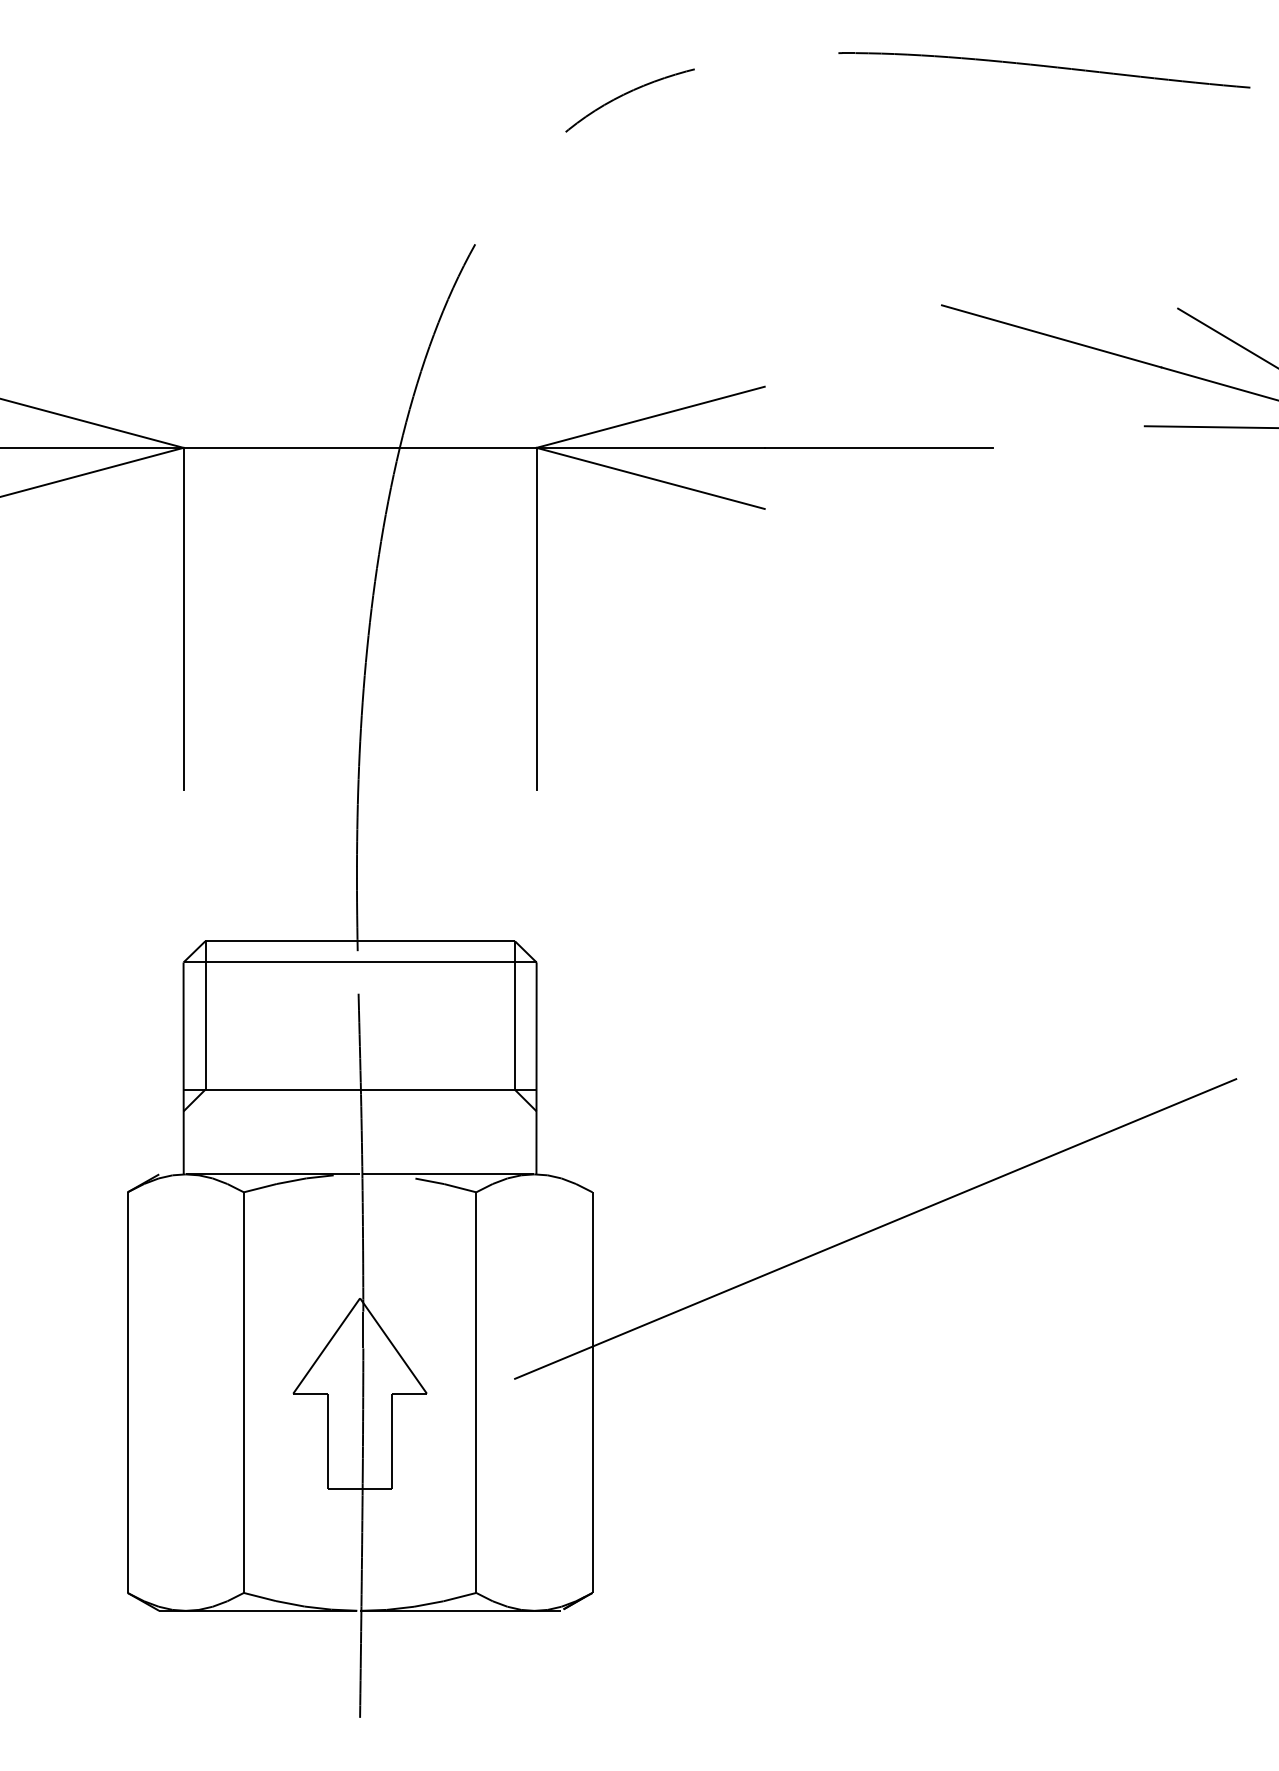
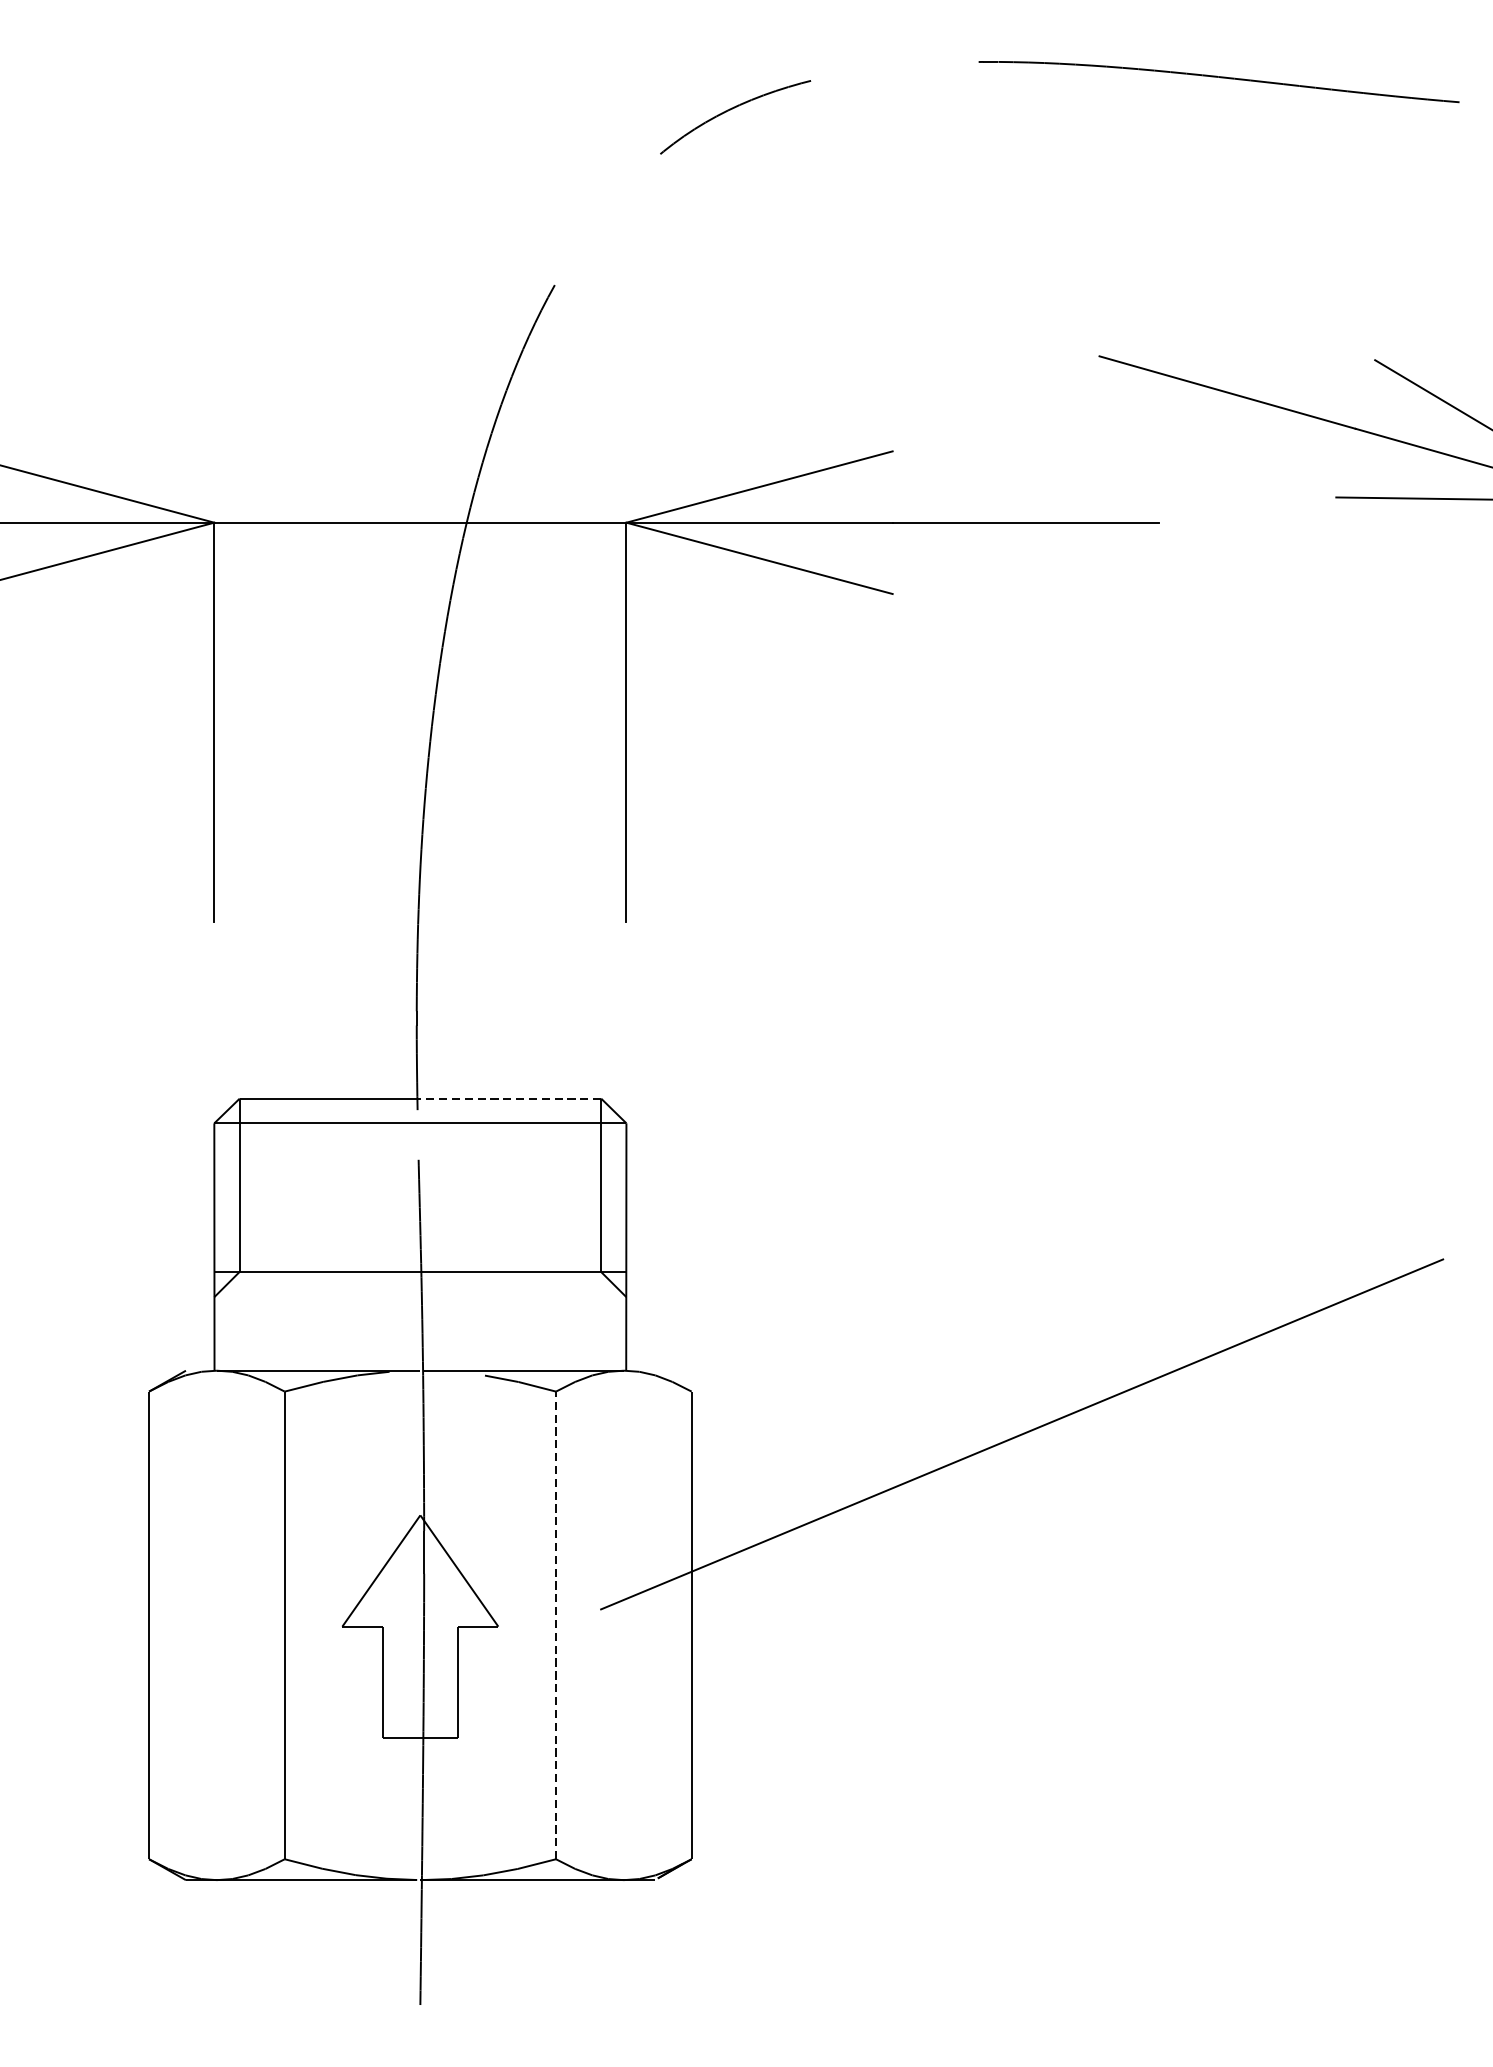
line: (437, 941) -> (510, 1098), solid -> dashed
line: (476, 1392) -> (556, 1625), solid -> dashed

